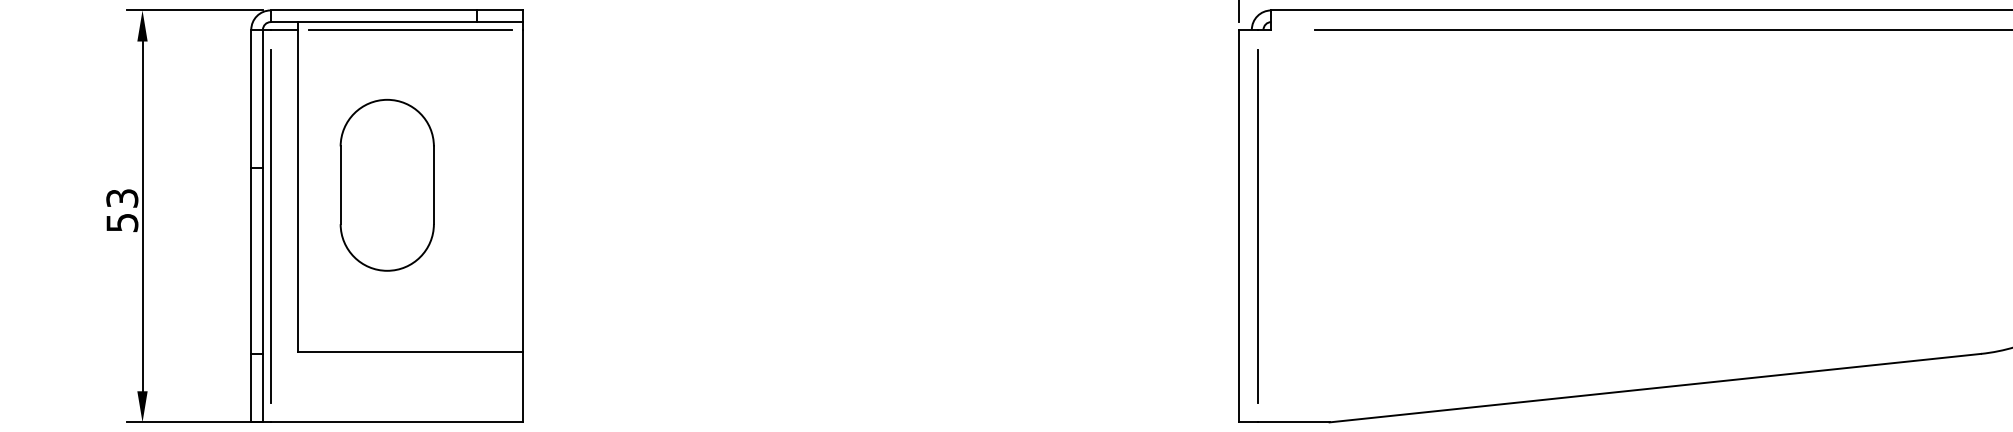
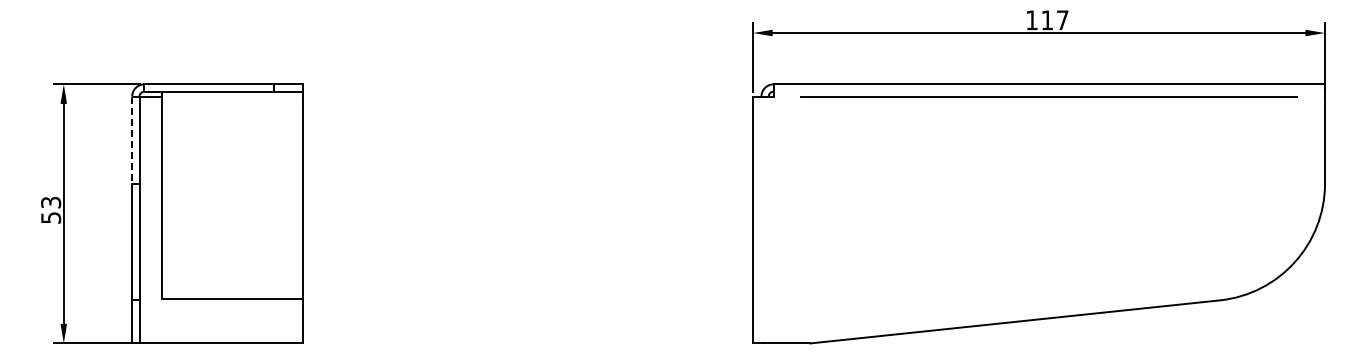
line: (410, 29) -> (232, 96), removed
line: (251, 99) -> (132, 140), solid -> dashed
part: (386, 183) -> (217, 193), removed
line: (270, 225) -> (144, 219), removed
line: (1258, 225) -> (765, 219), removed

